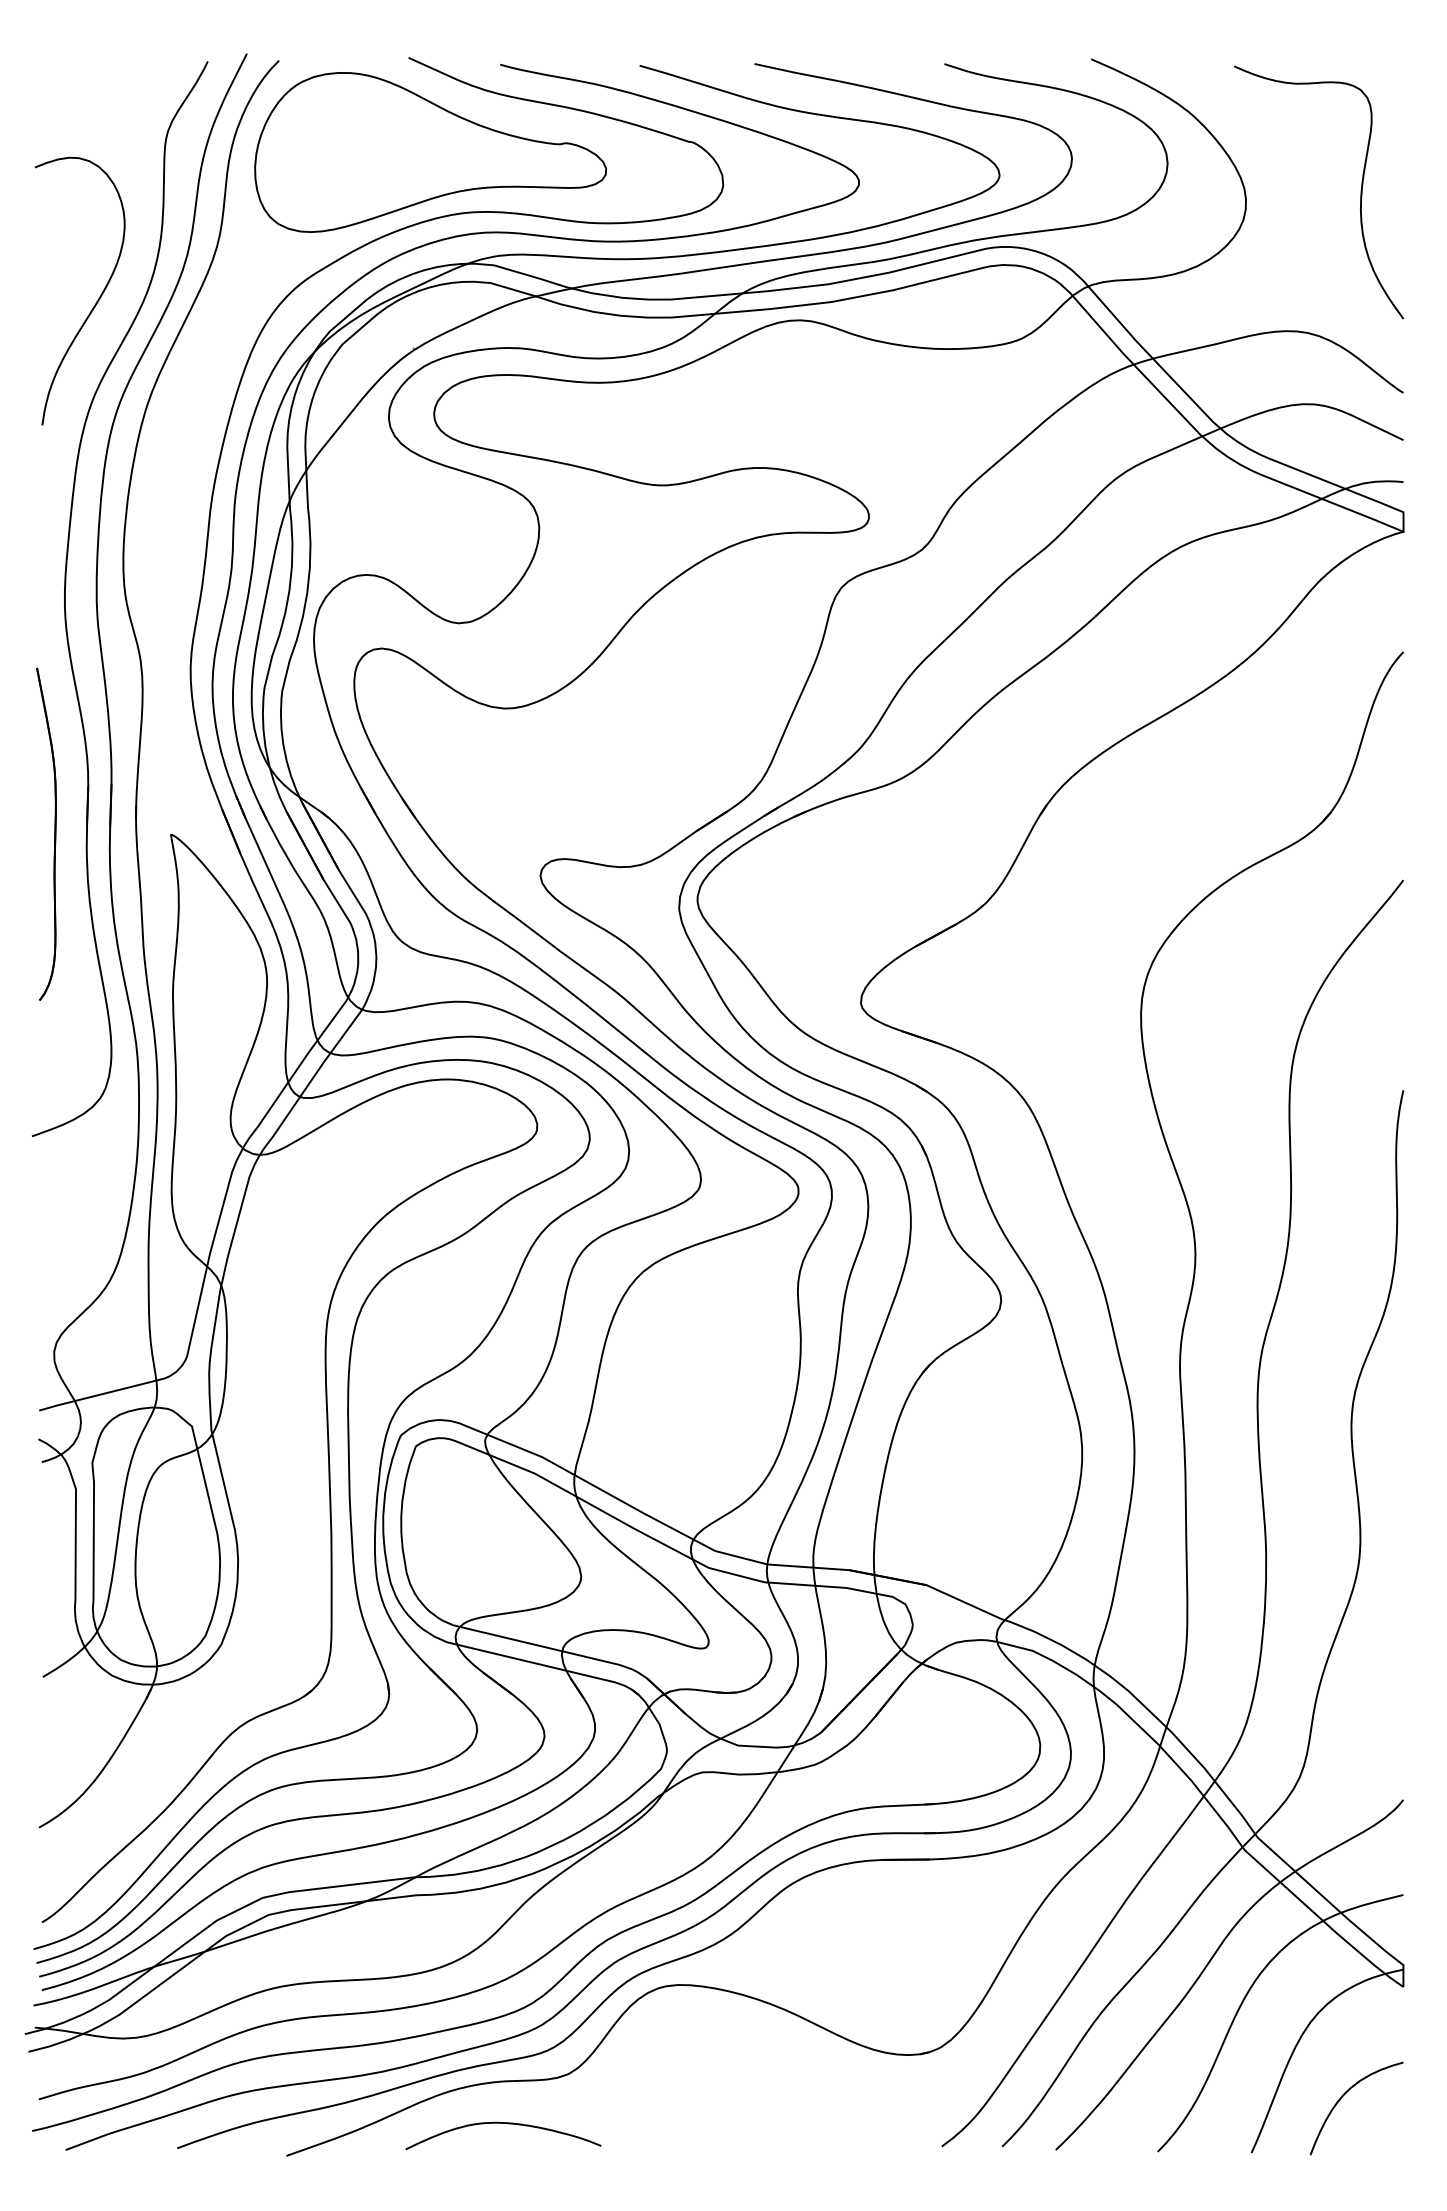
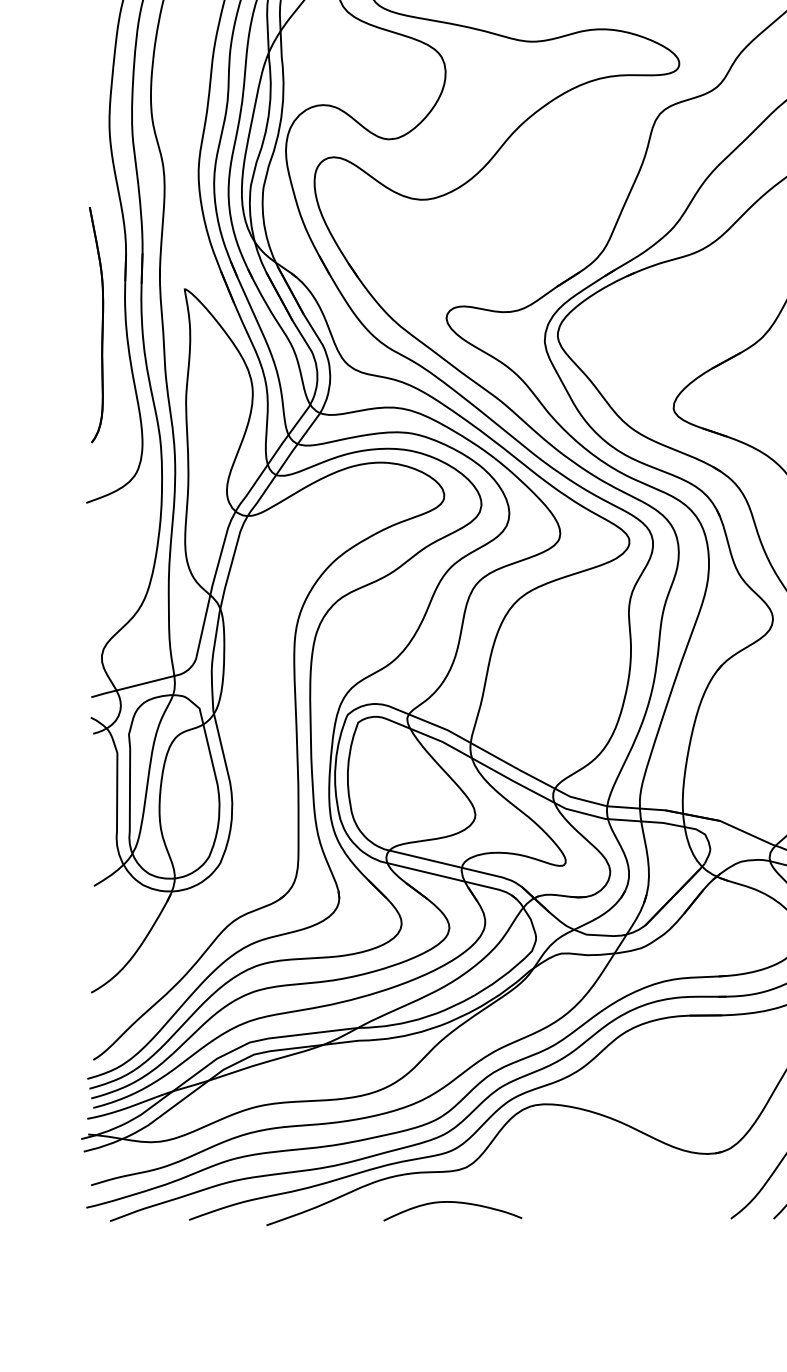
part: (54, 833) -> (102, 324), moved
curve: (507, 2124) -> (455, 1203), moved

